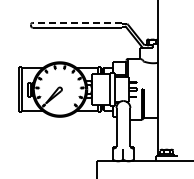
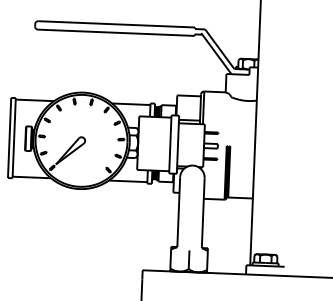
line: (76, 22) -> (115, 23), dashed -> solid

